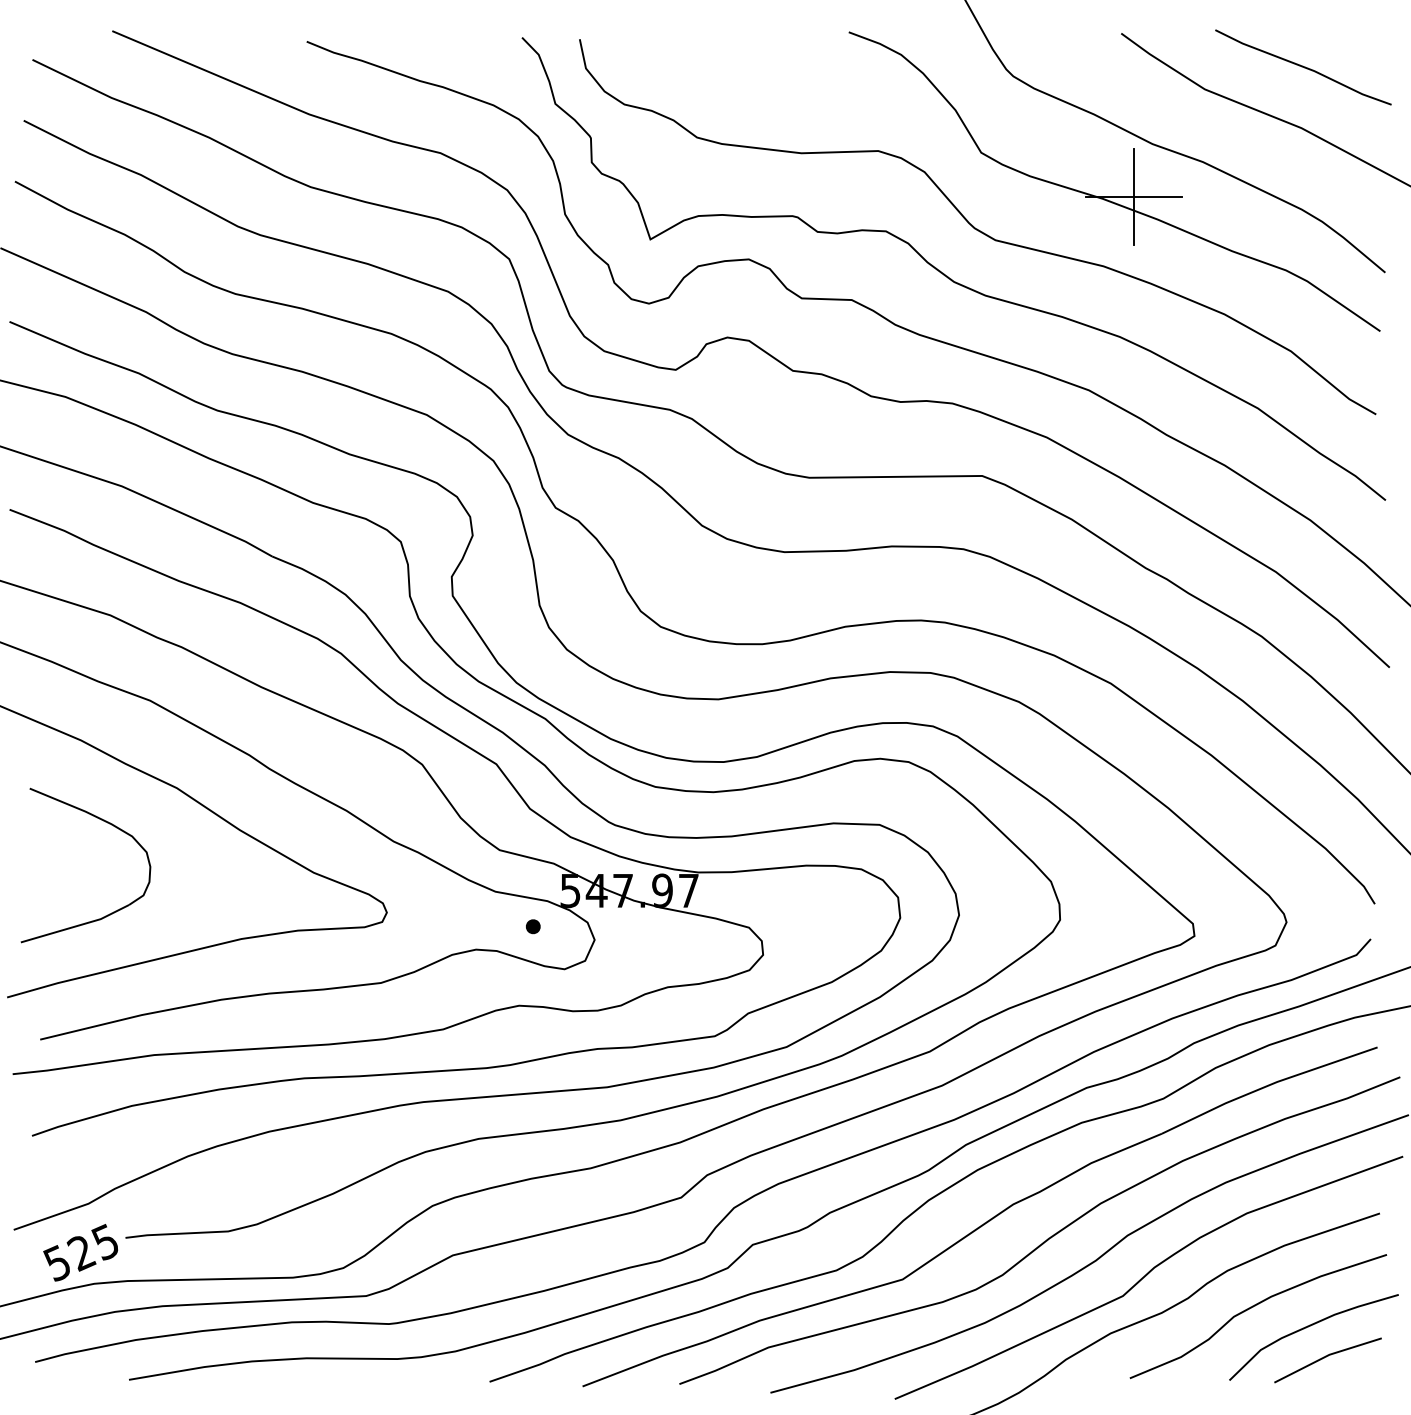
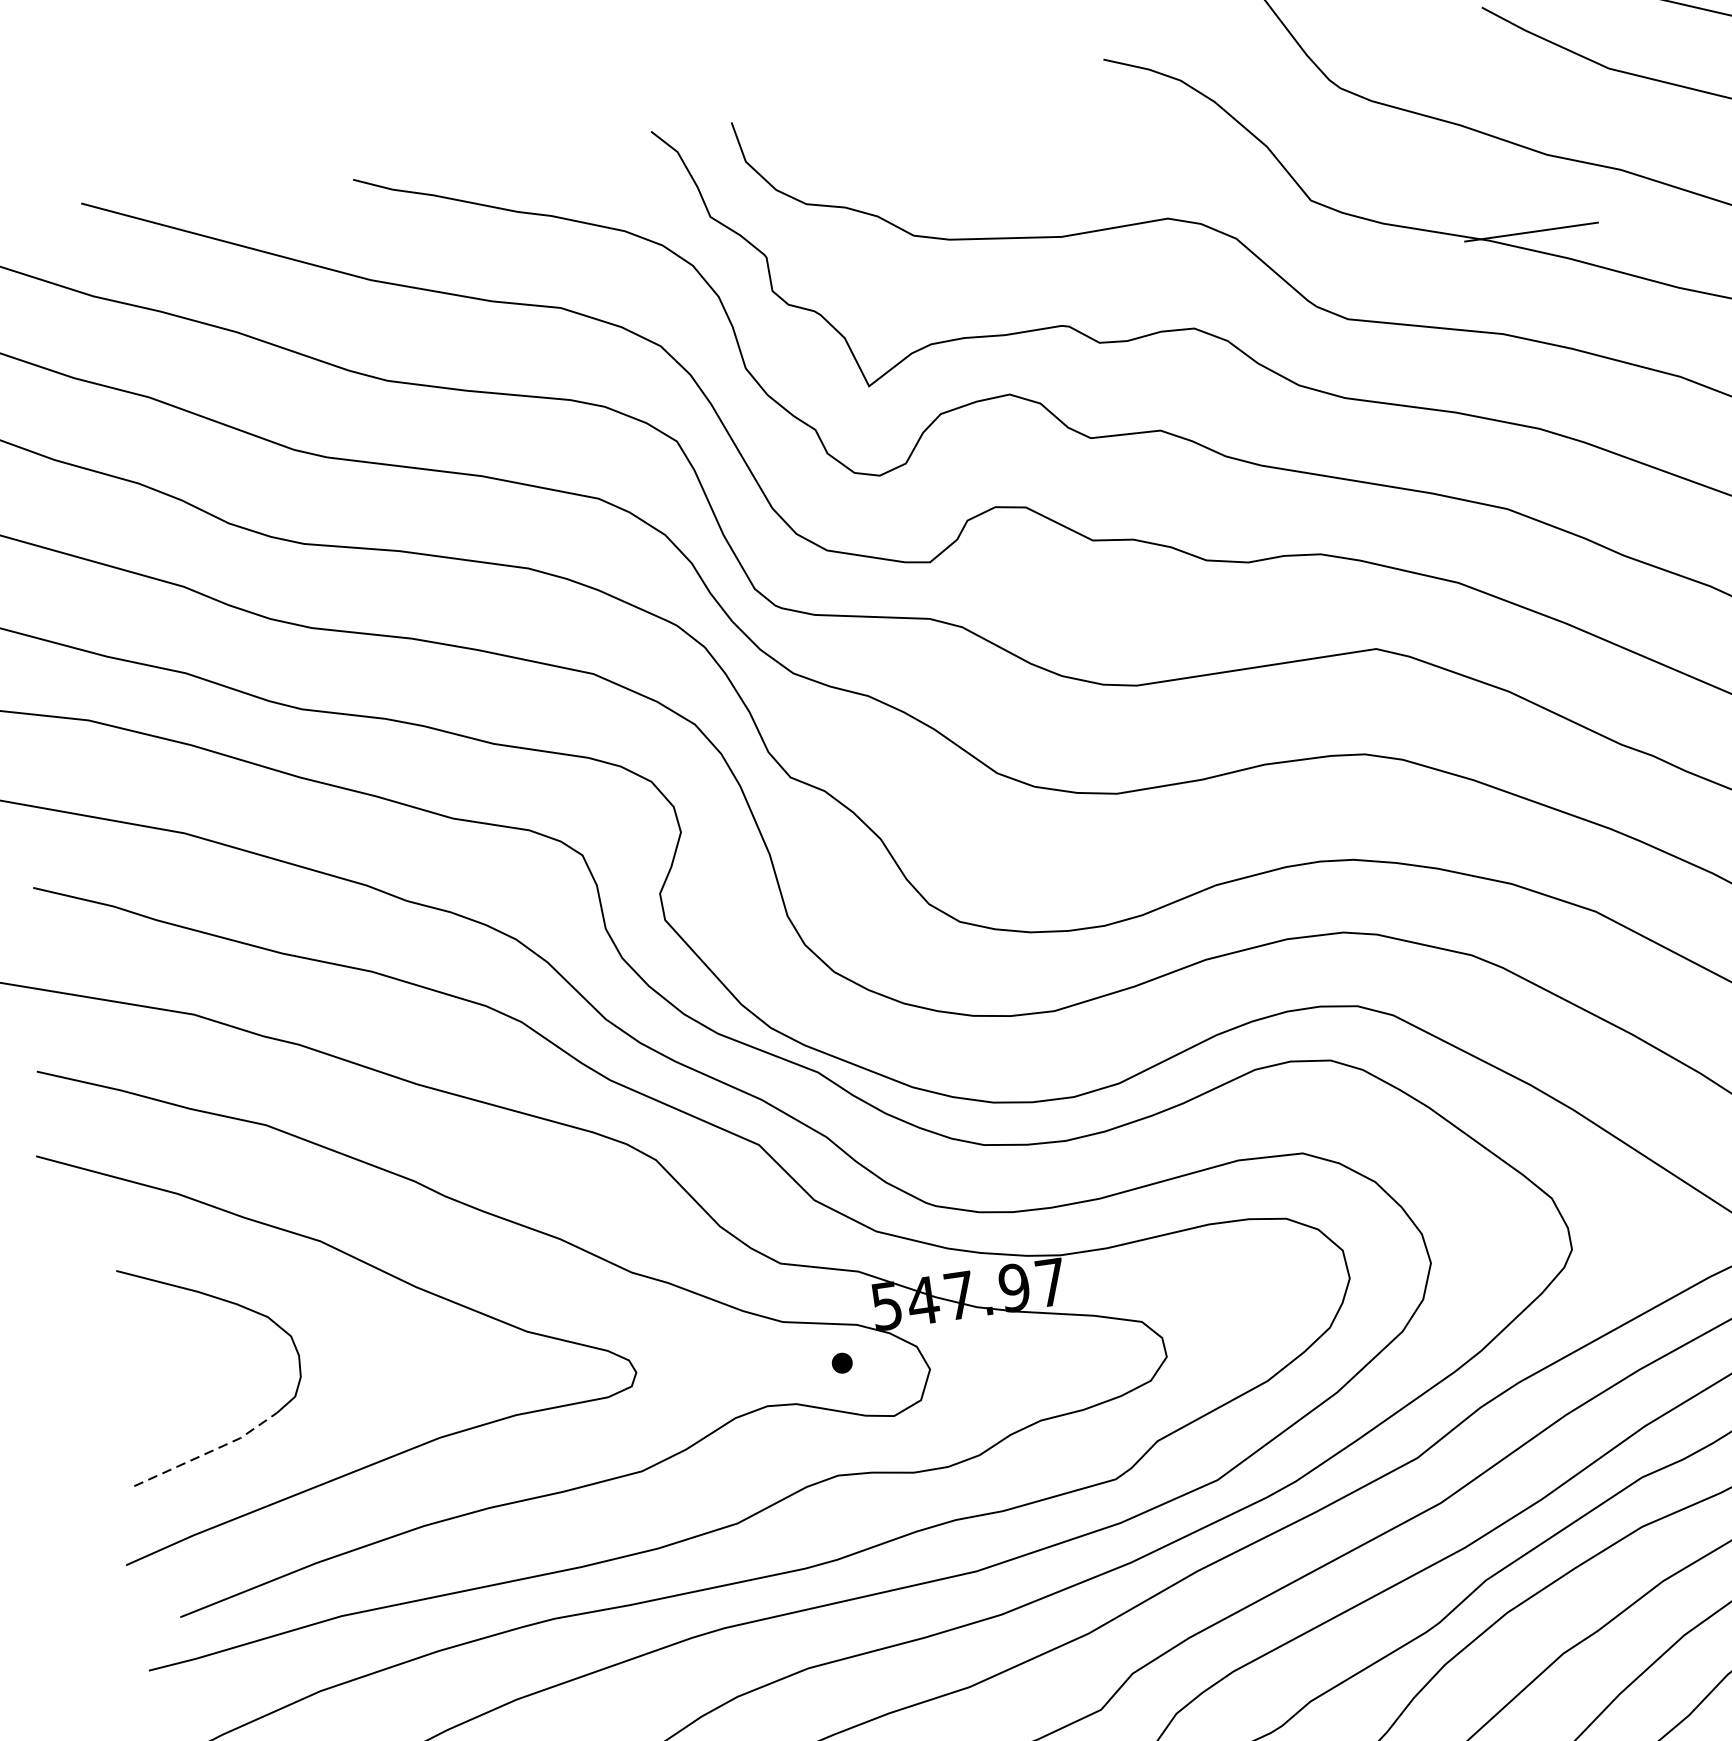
line: (1133, 196) -> (1530, 231), removed
line: (77, 926) -> (209, 1452), solid -> dashed

